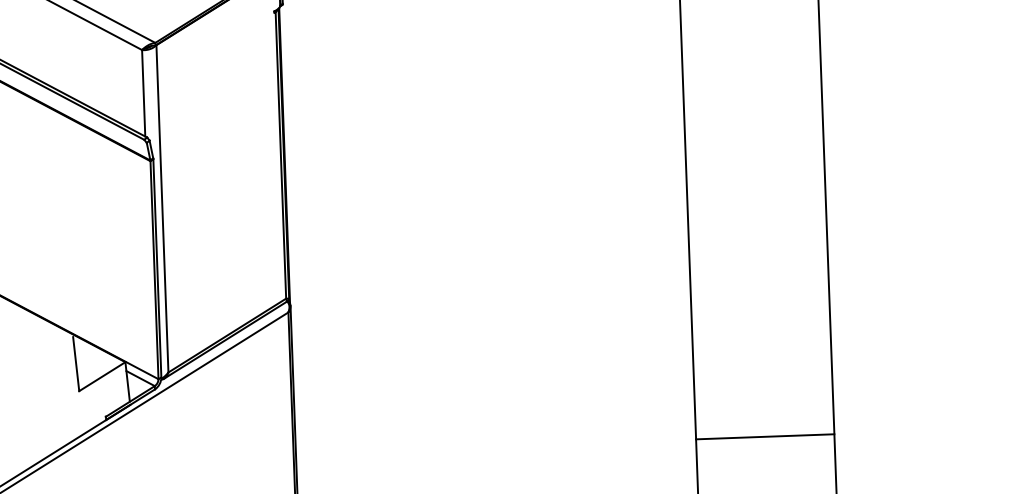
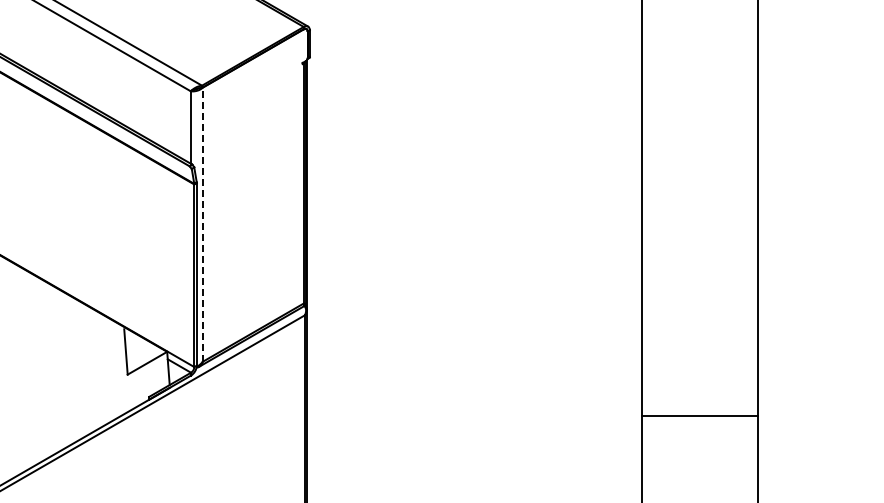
line: (161, 208) -> (202, 224), solid -> dashed
line: (765, 436) -> (700, 415), moved

